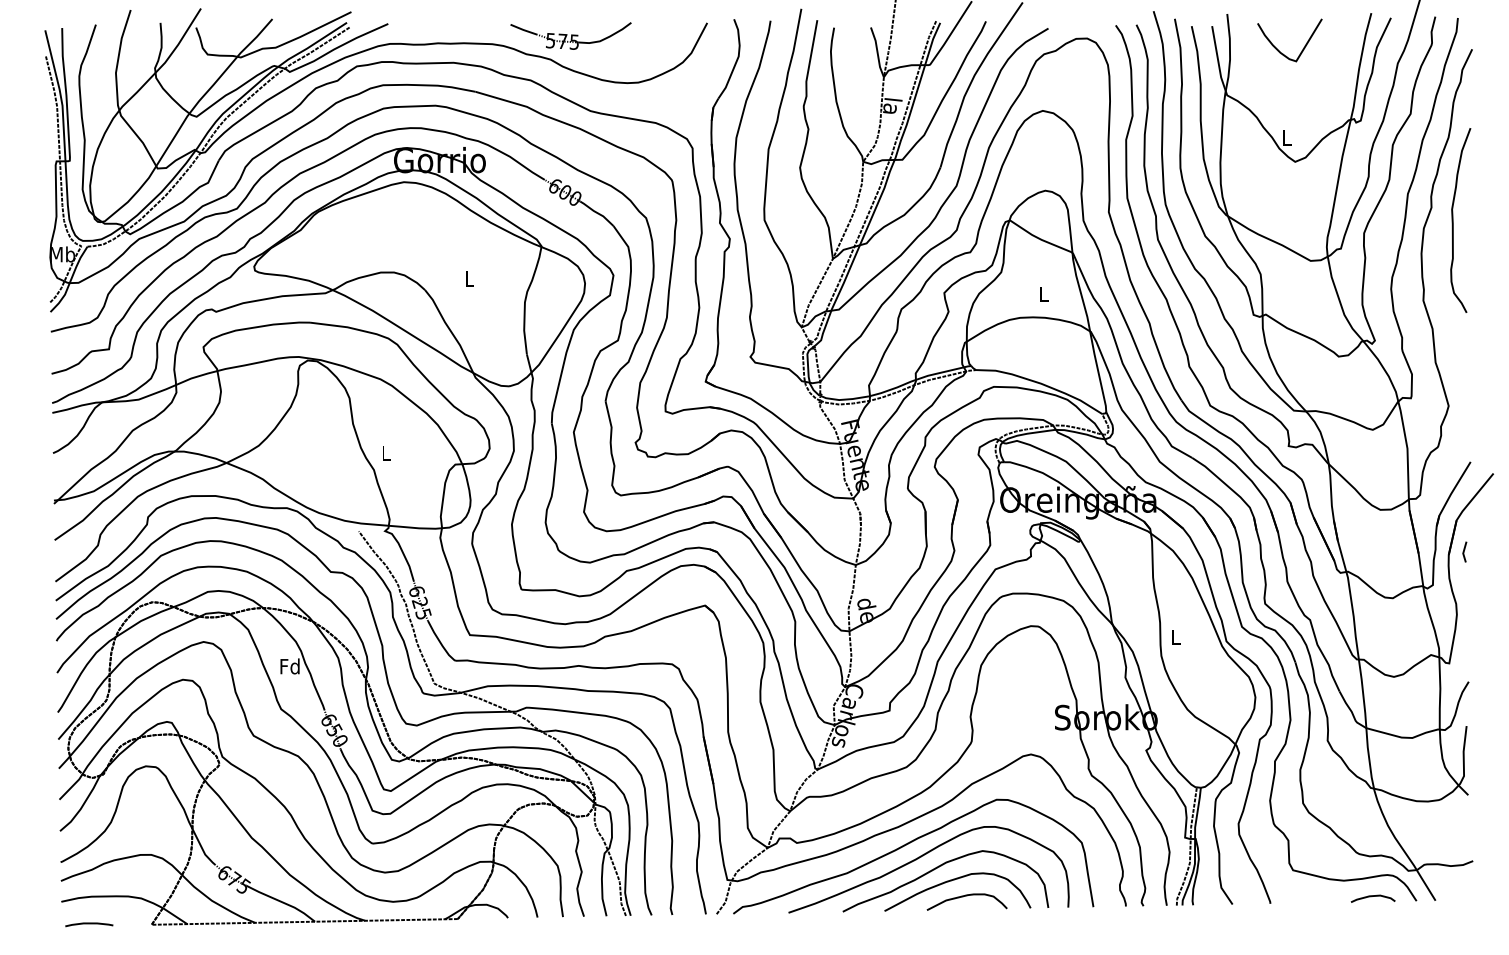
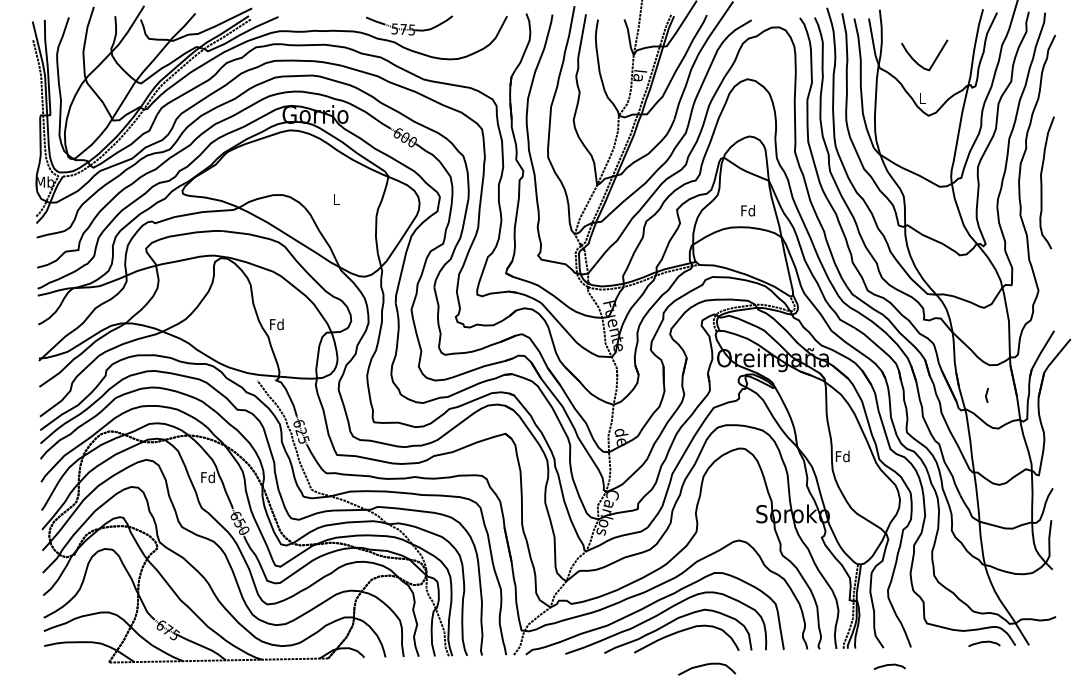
curve: (1279, 50) -> (917, 62), moved
curve: (1453, 220) -> (1041, 182), moved
text: (1043, 294) -> (748, 210), L -> Fd
text: (385, 452) -> (276, 324), L -> Fd
line: (1464, 551) -> (986, 395), moved
text: (1175, 637) -> (842, 456), L -> Fd
curve: (966, 896) -> (706, 665), moved
curve: (89, 924) -> (64, 662), removed
curve: (1239, 929) -> (888, 665), added

